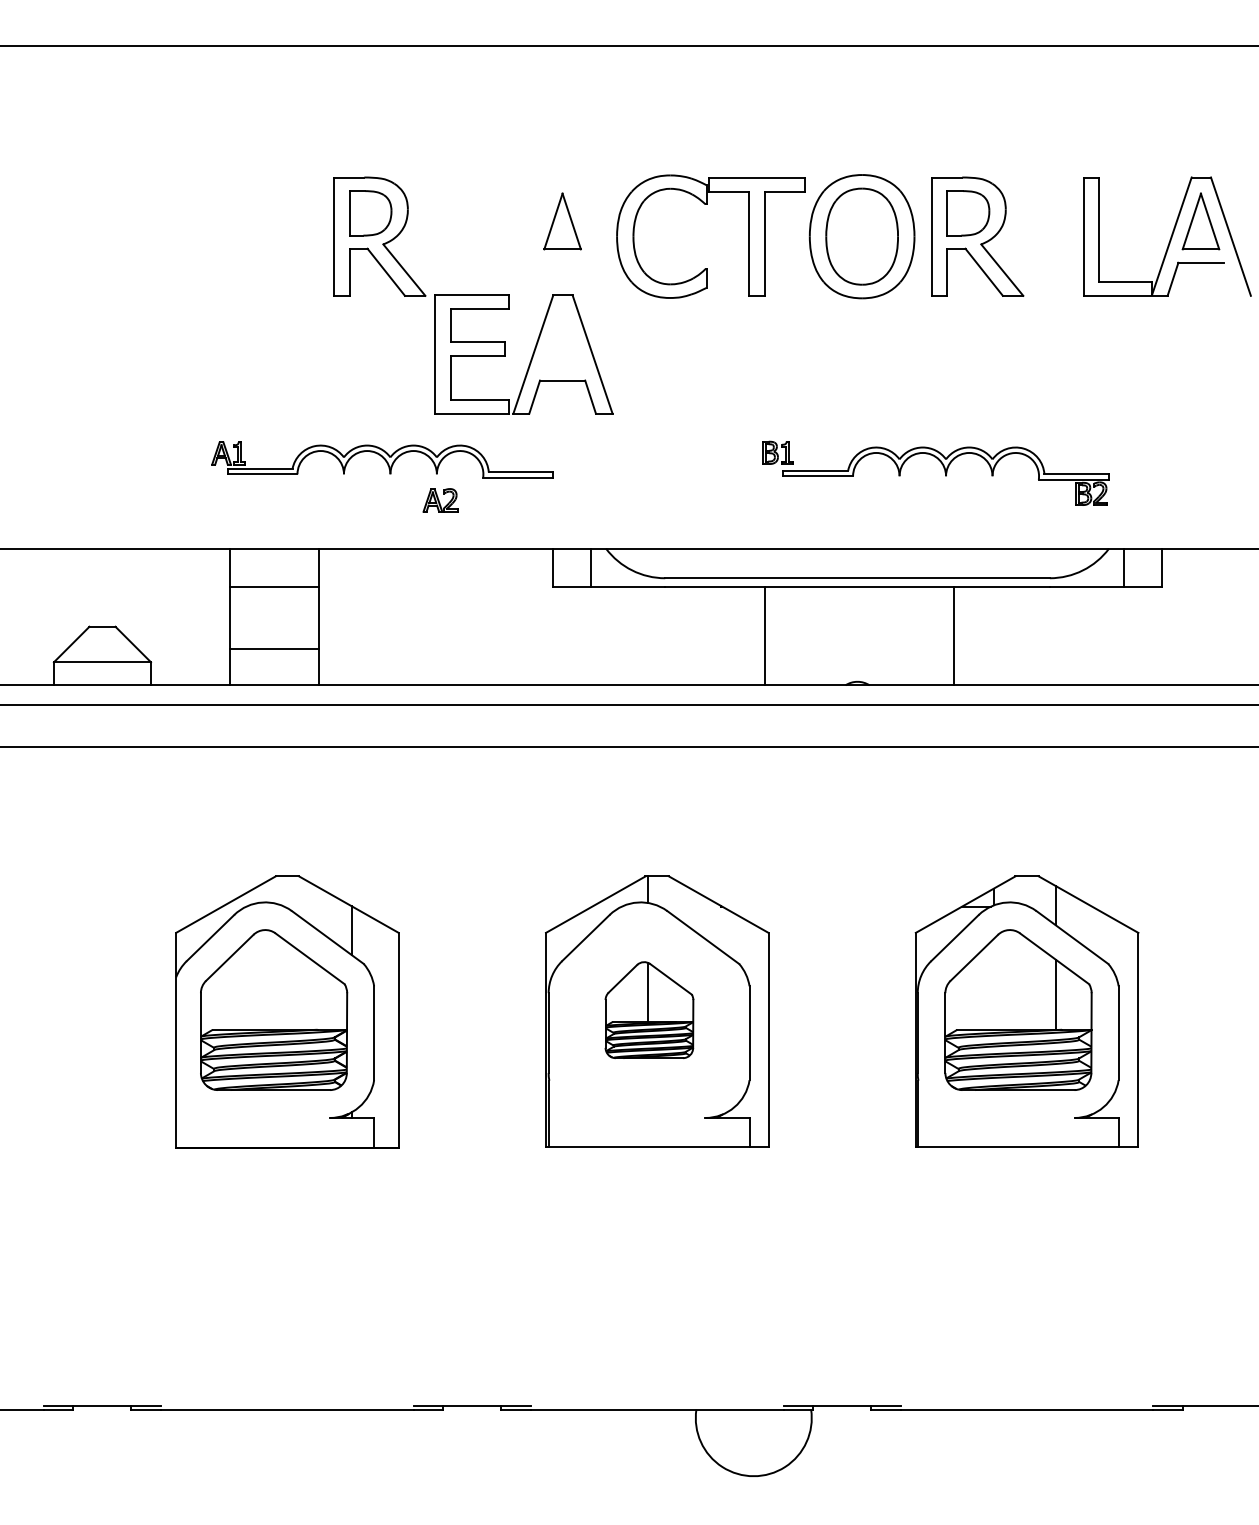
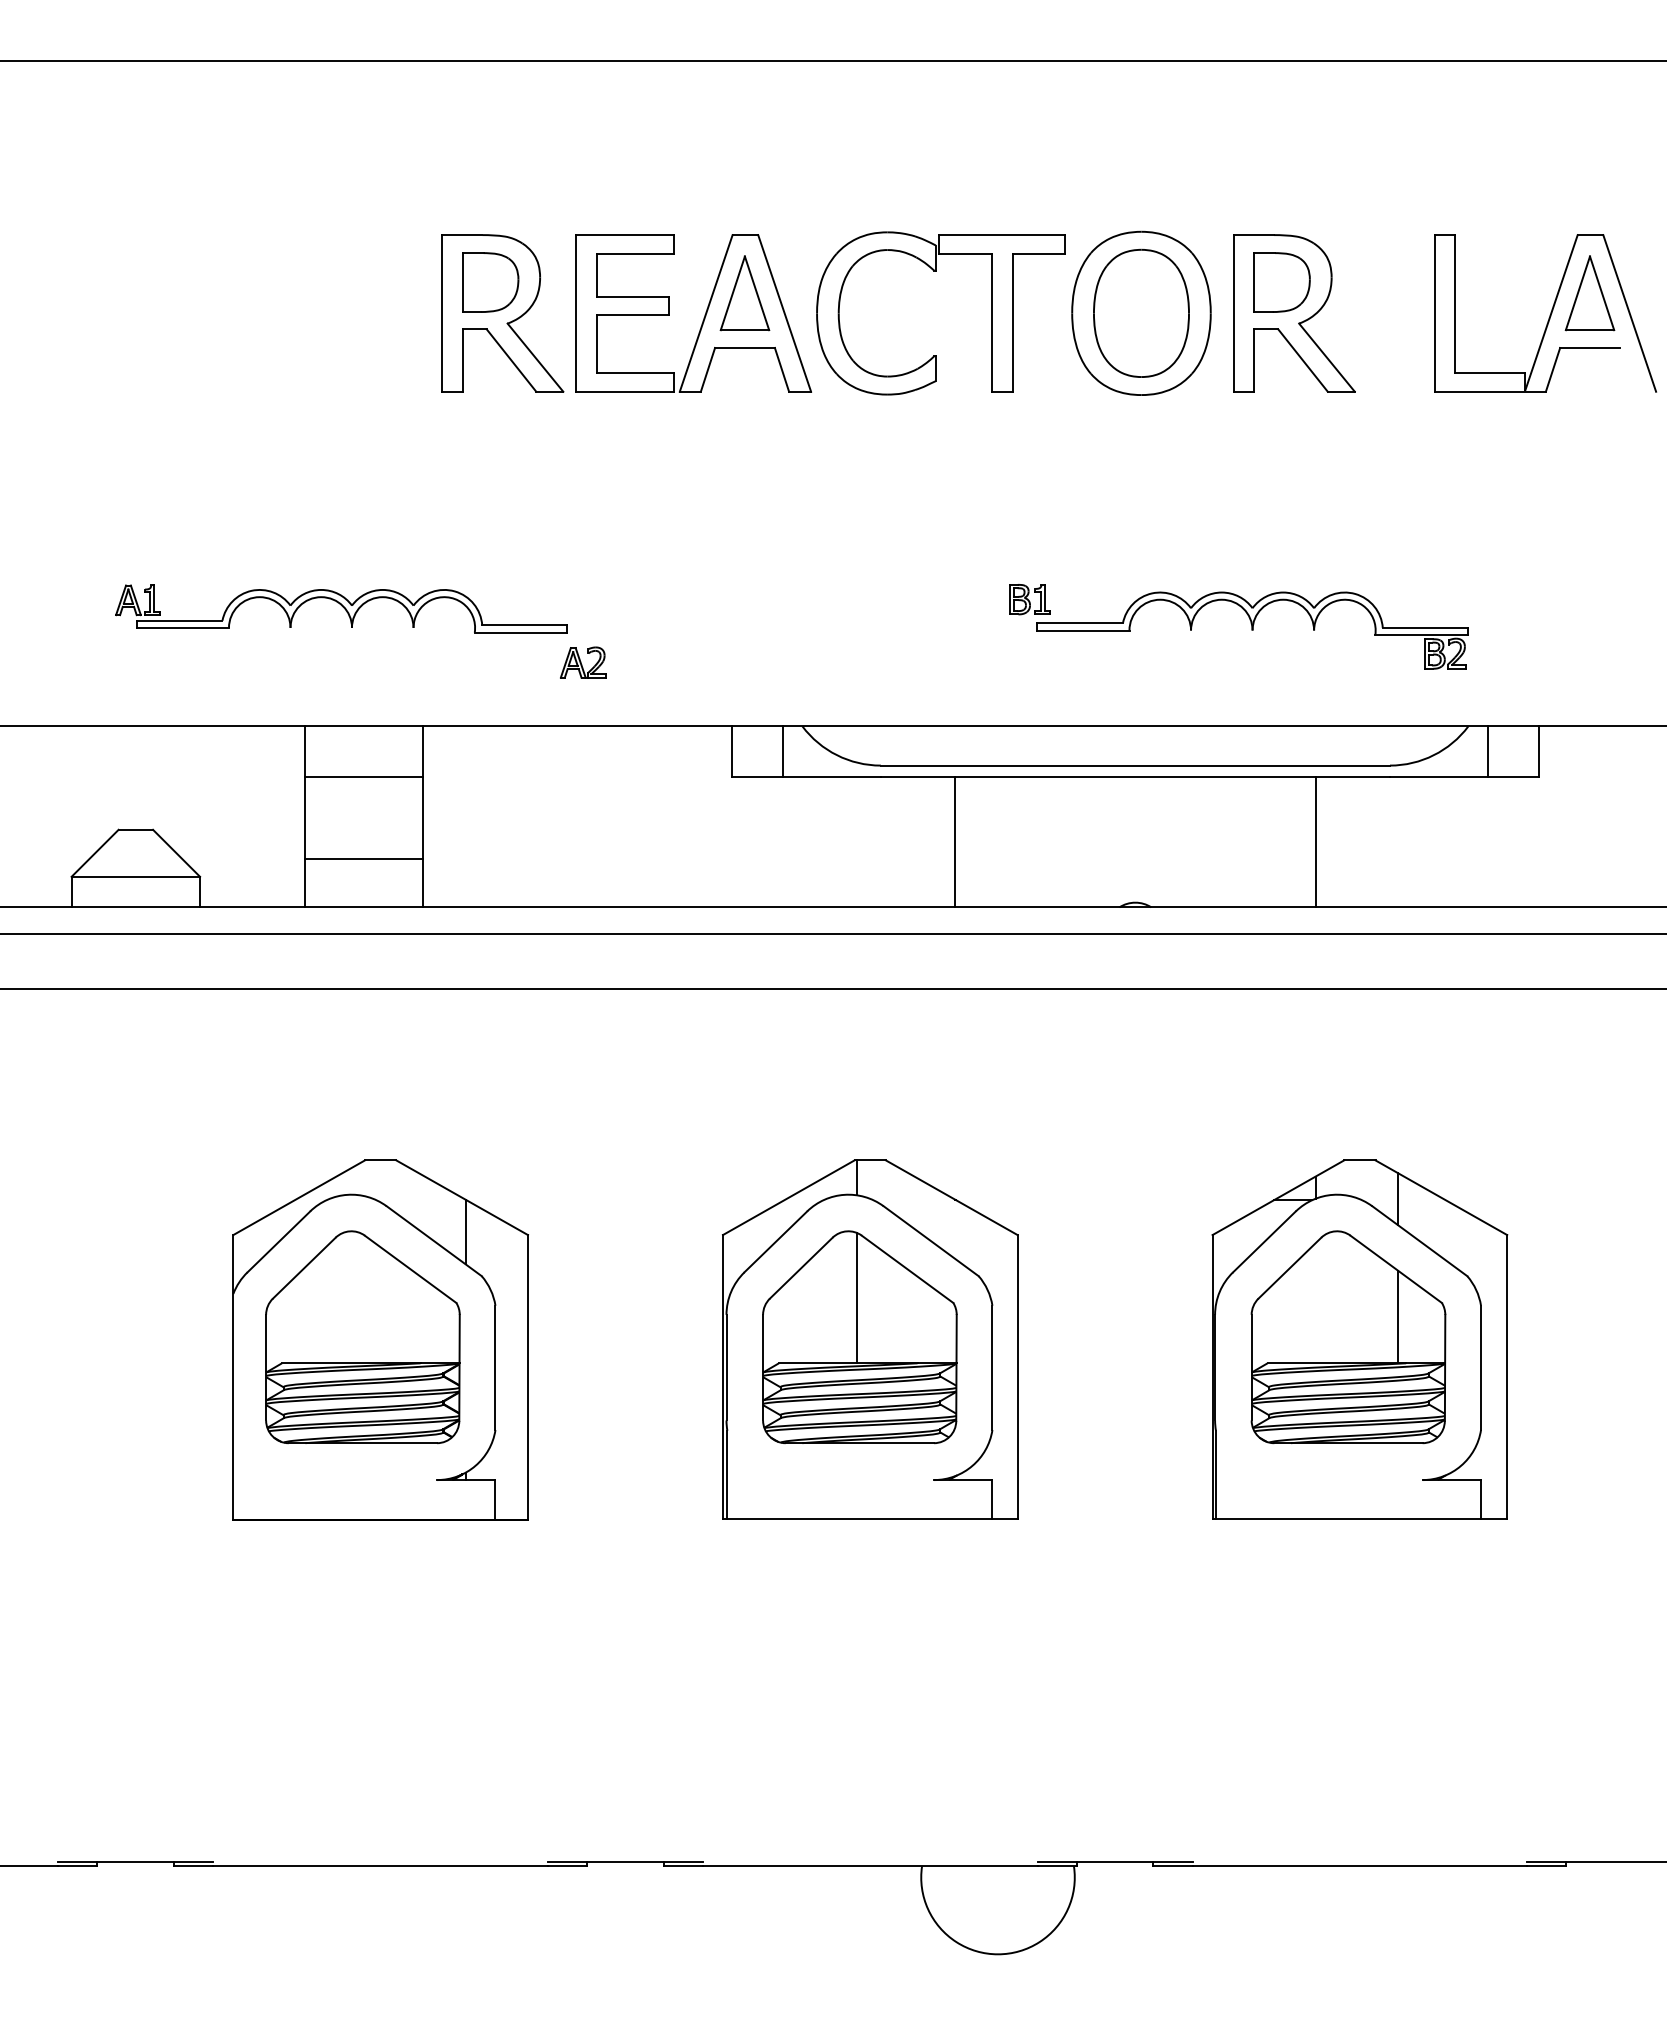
part: (531, 357) -> (703, 317), moved
part: (382, 459) -> (341, 608), moved
line: (764, 636) -> (955, 842), moved
line: (954, 636) -> (1315, 842), moved
part: (649, 1010) -> (859, 1337), size x1.67

